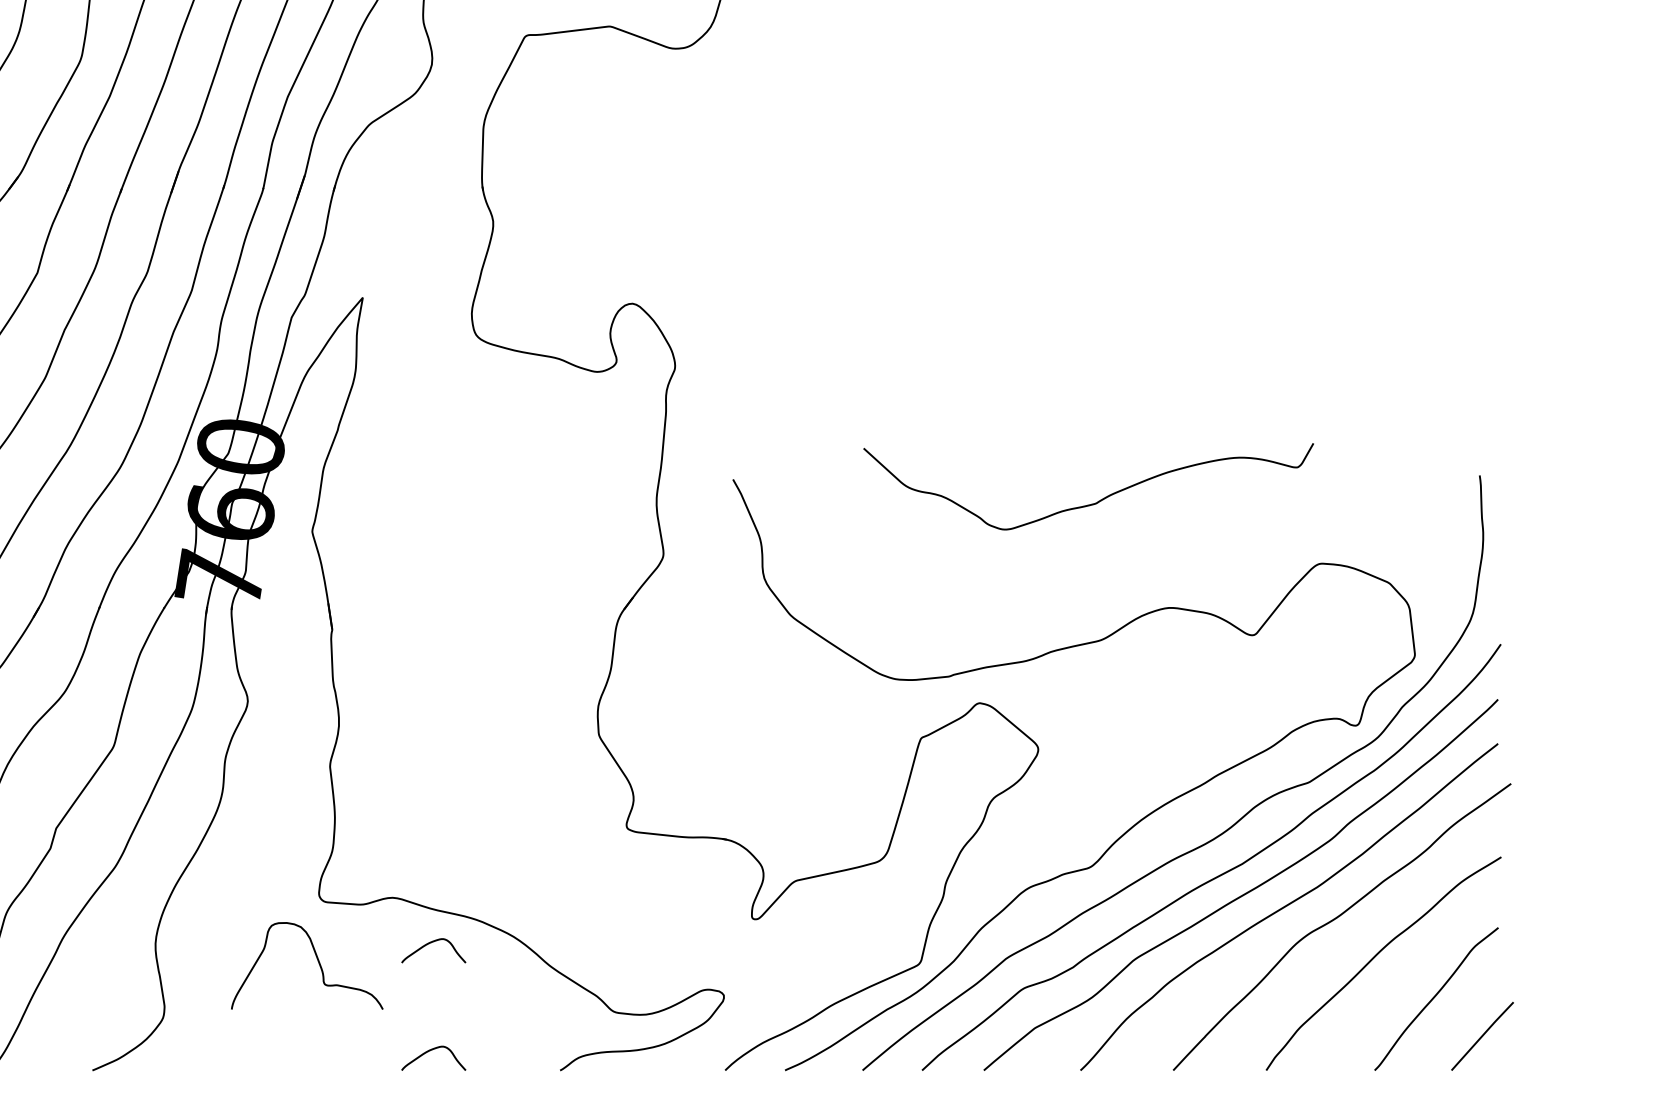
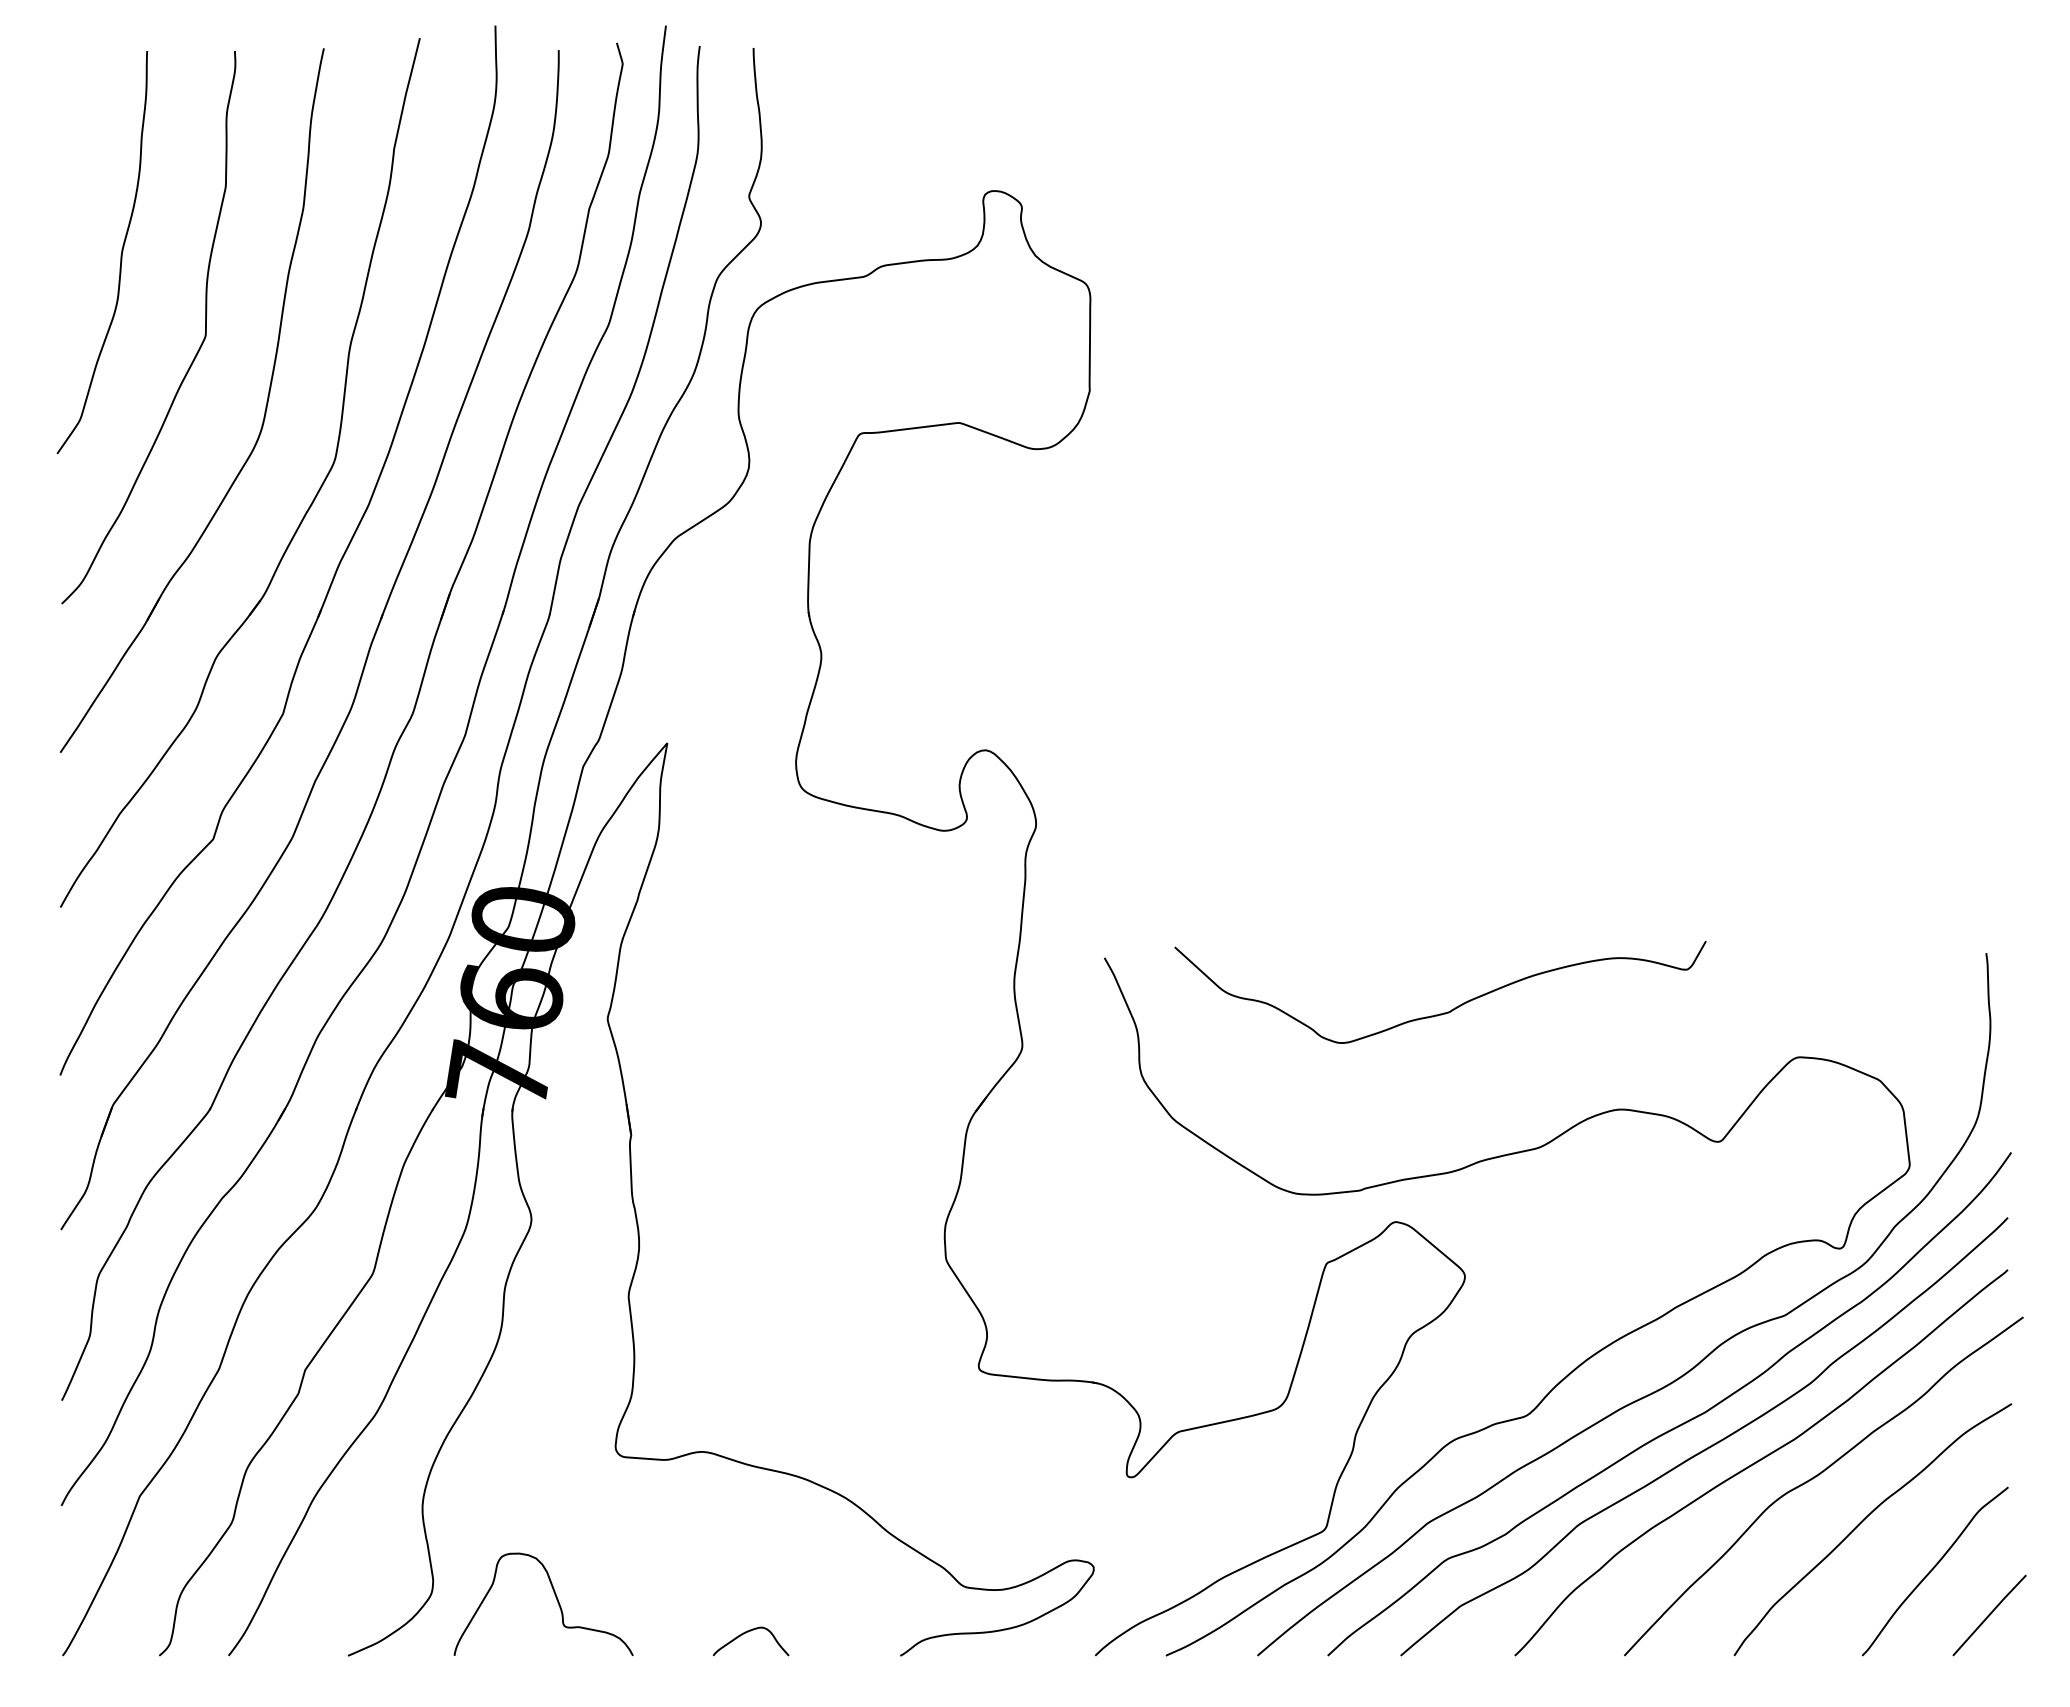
curve: (1091, 503) -> (1443, 1012), moved
curve: (429, 944) -> (746, 1506), removed
curve: (318, 962) -> (556, 1600), moved

